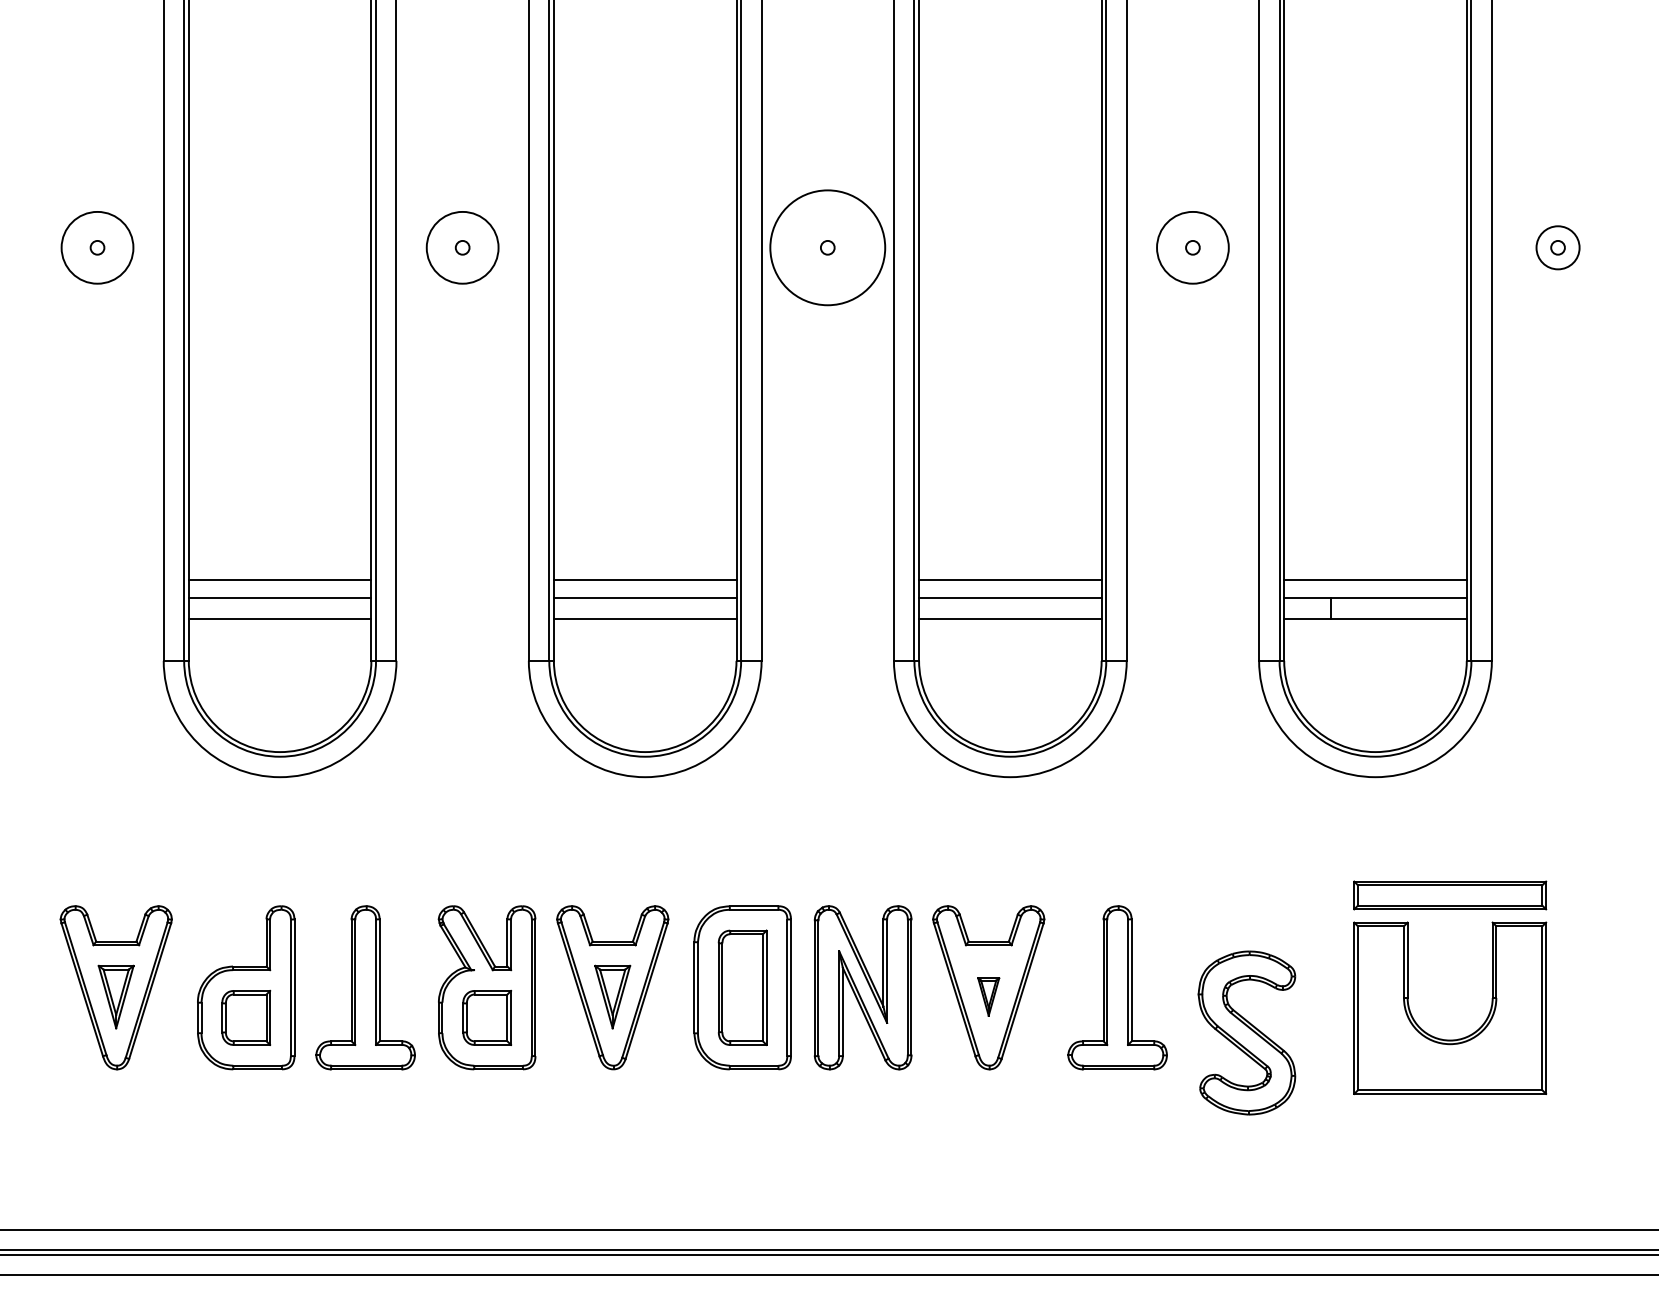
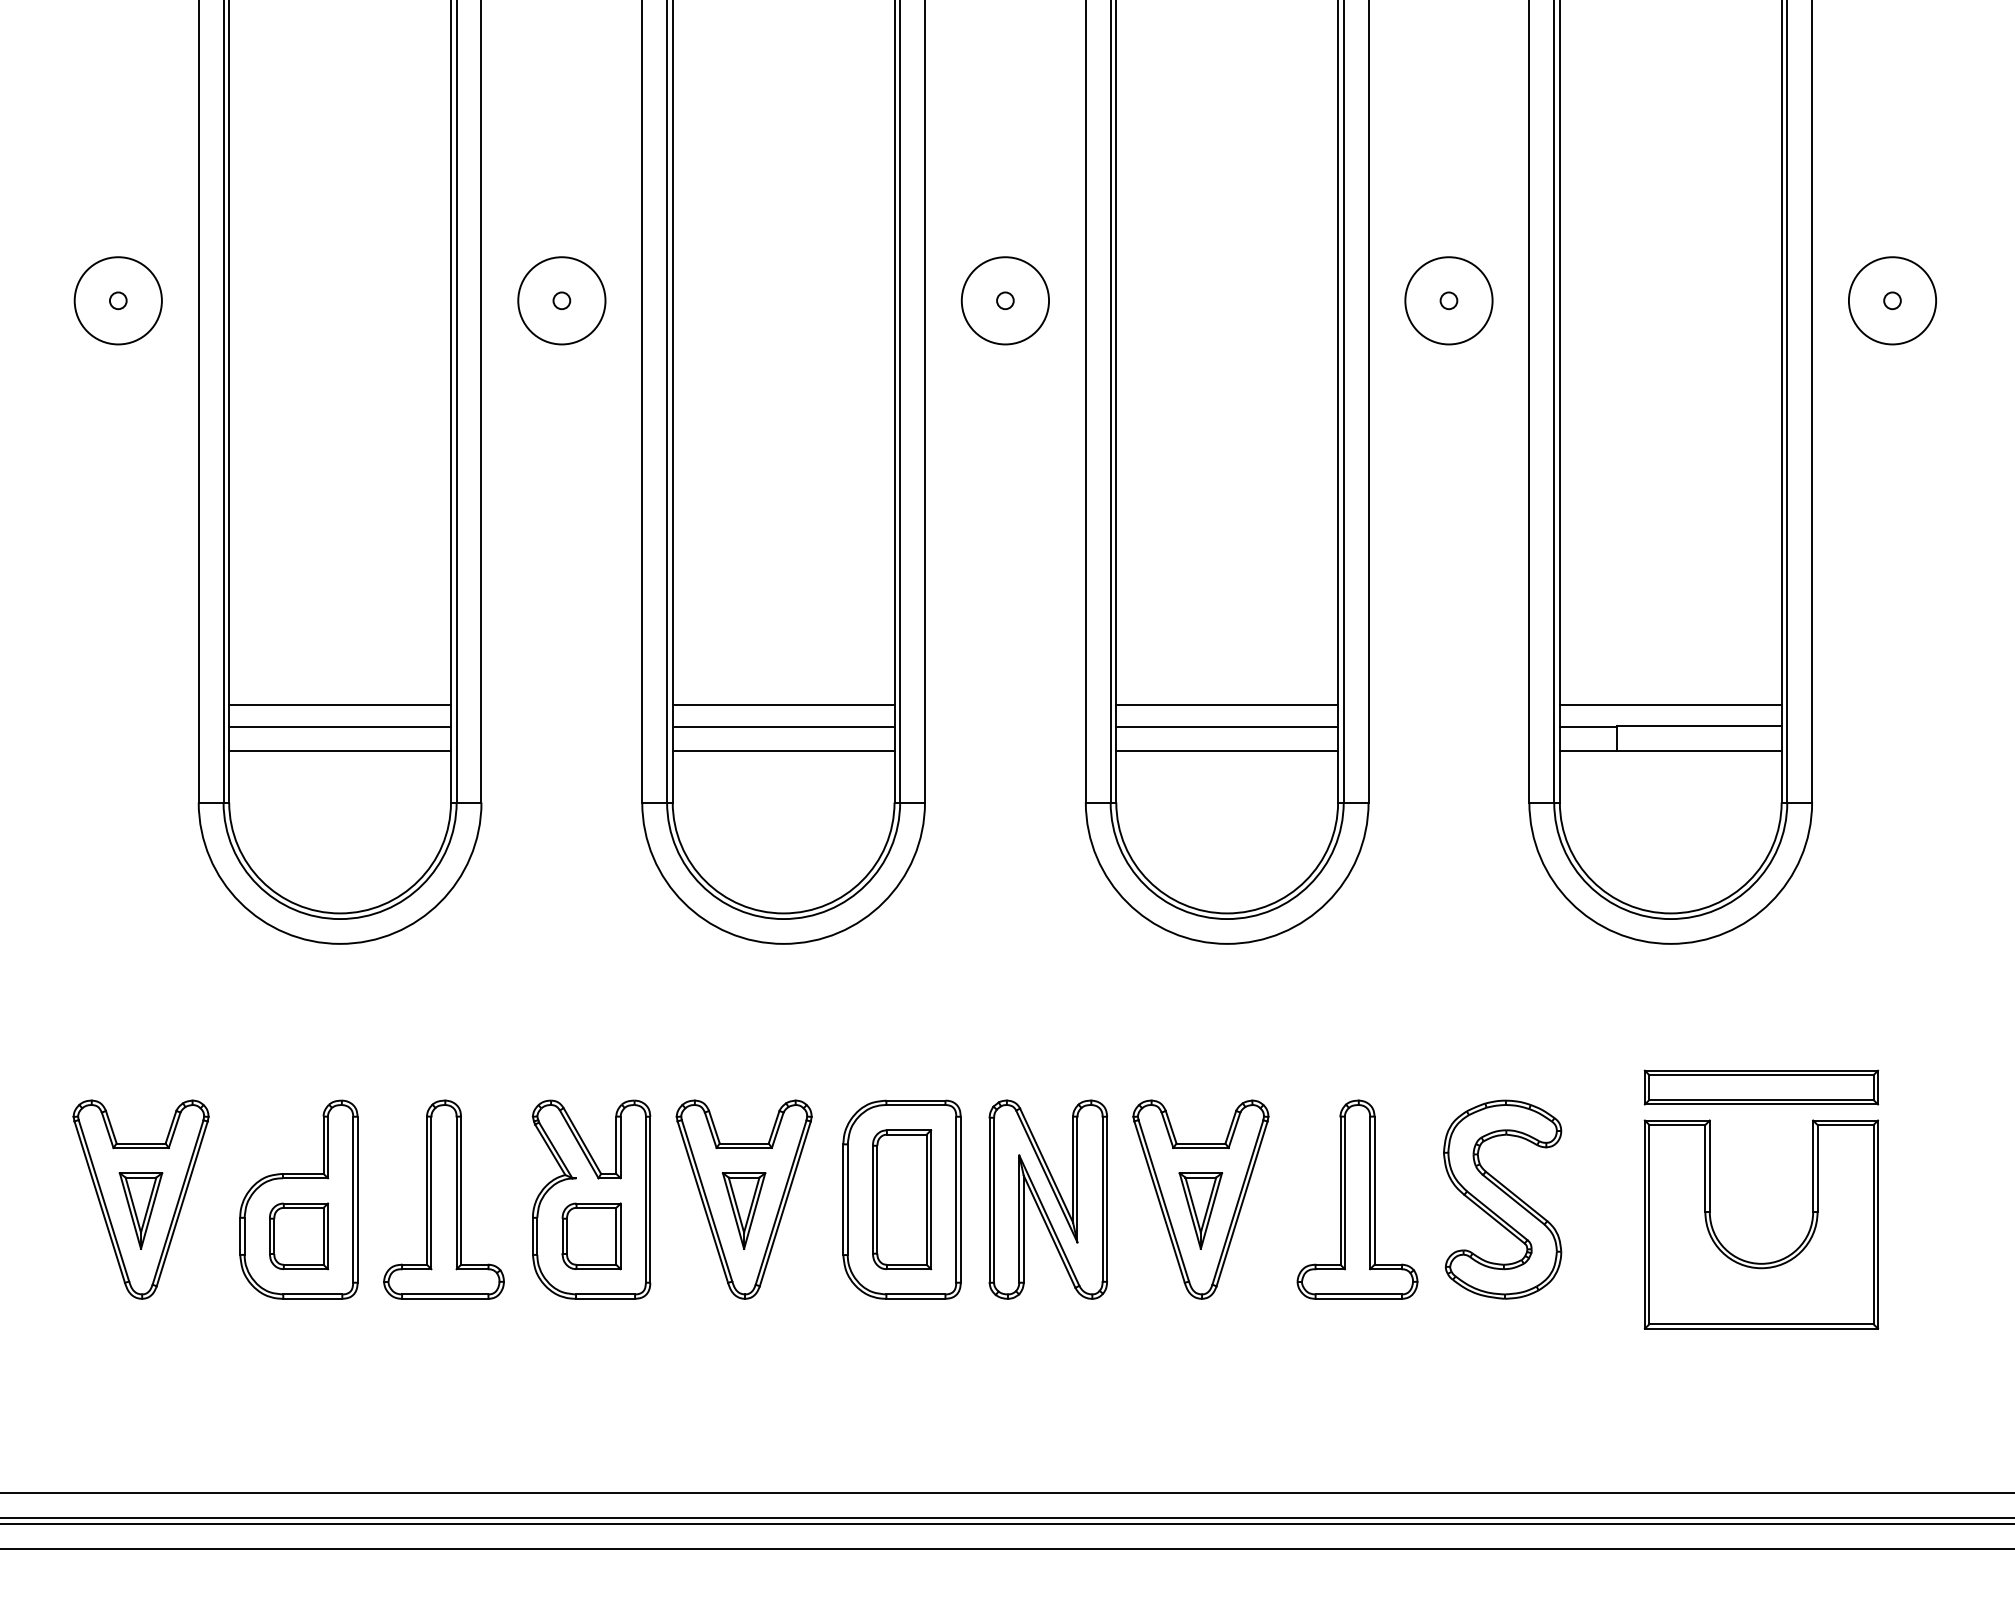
circle: (827, 247) -> (1005, 300), size x0.62
circle: (1558, 247) -> (1892, 300), size x1.67
part: (988, 996) -> (1200, 1210), size x1.67
part: (1246, 1032) -> (1502, 1199), moved

